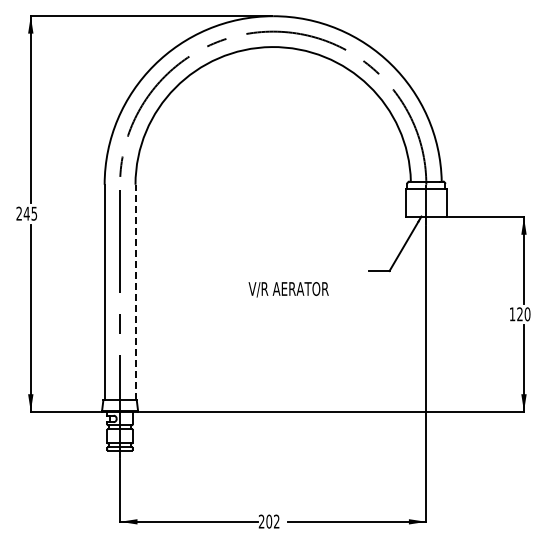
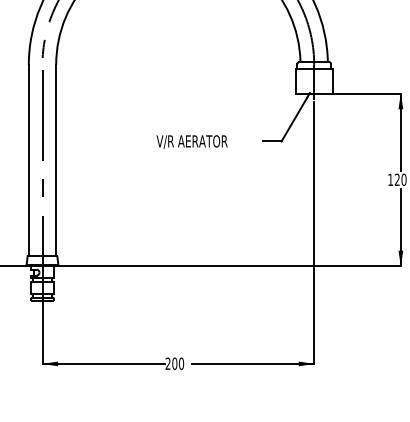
text: (288, 289) -> (191, 141), moved
line: (135, 292) -> (56, 160), dashed -> solid
text: (276, 521) -> (181, 363), 202 -> 200

